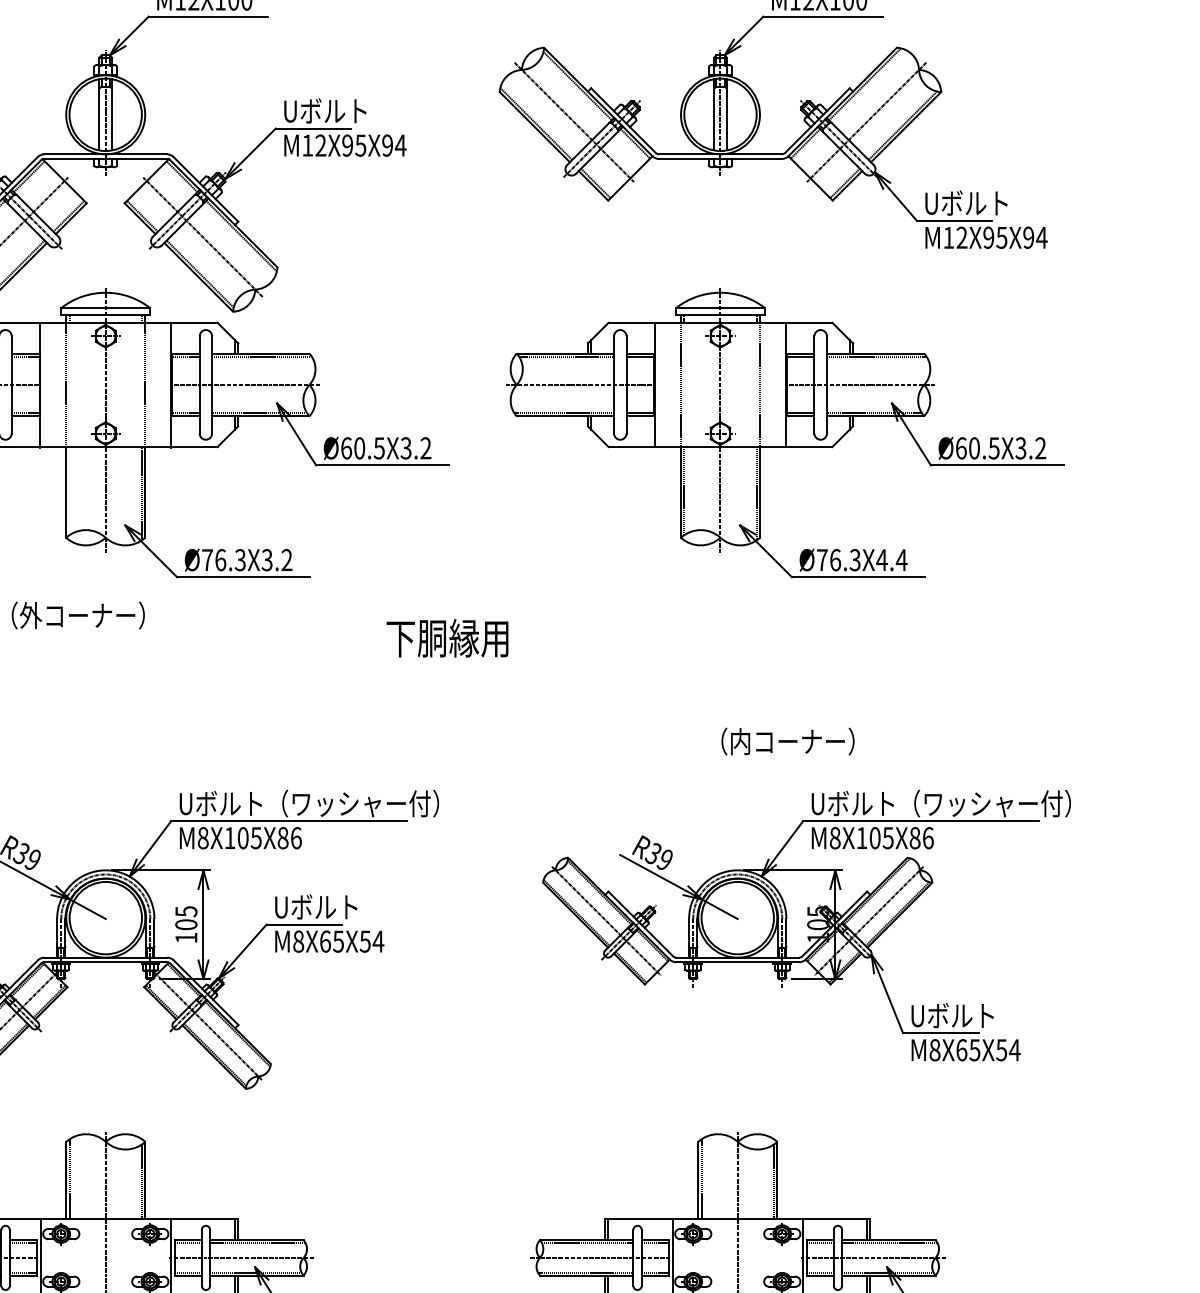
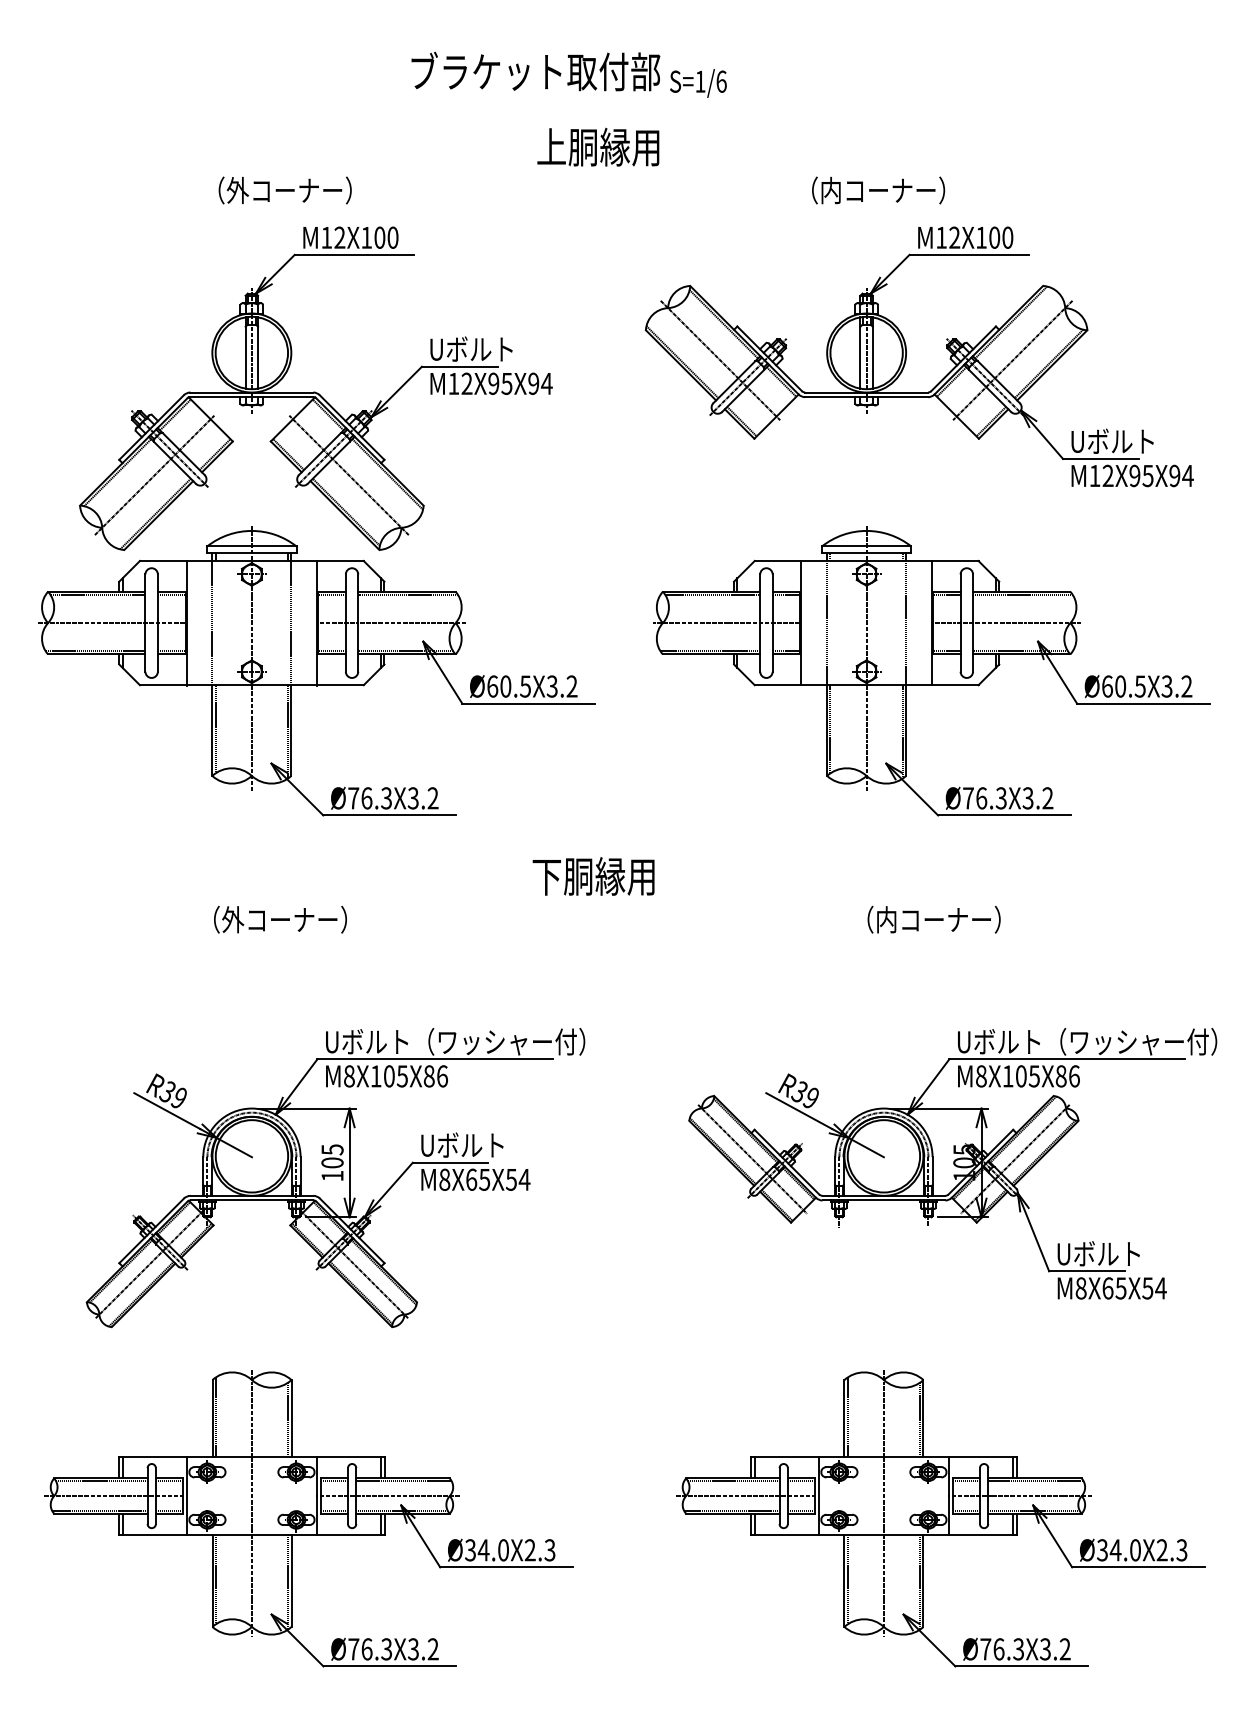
line: (69, 491) -> (215, 729), added
text: (891, 560) -> (1037, 798), Ø76.3X4.4 -> Ø76.3X3.2
text: (78, 615) -> (280, 919), moved
text: (787, 741) -> (933, 919), moved

